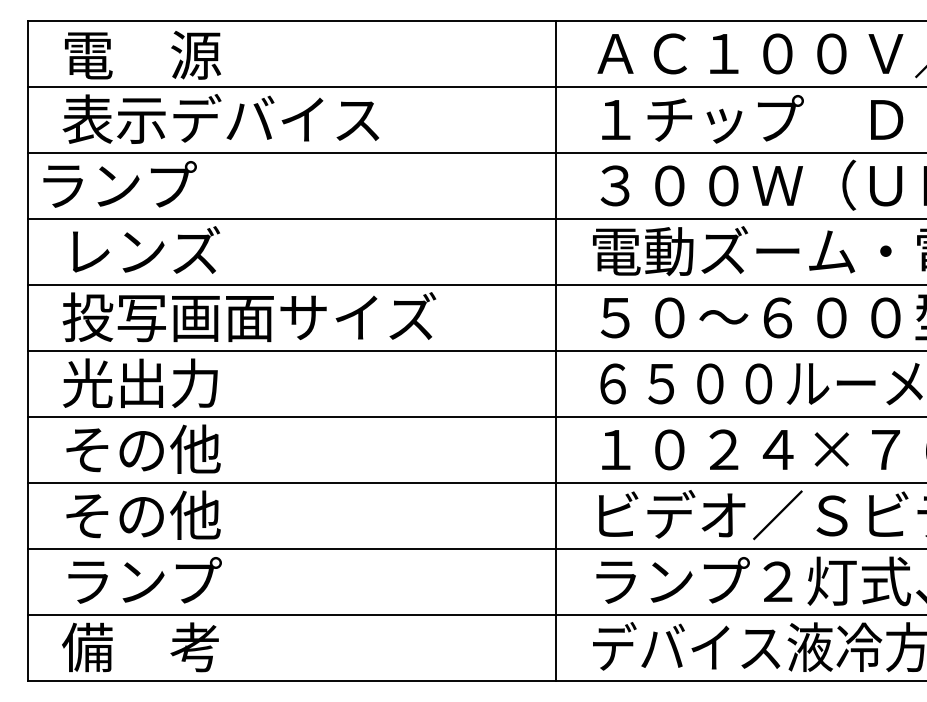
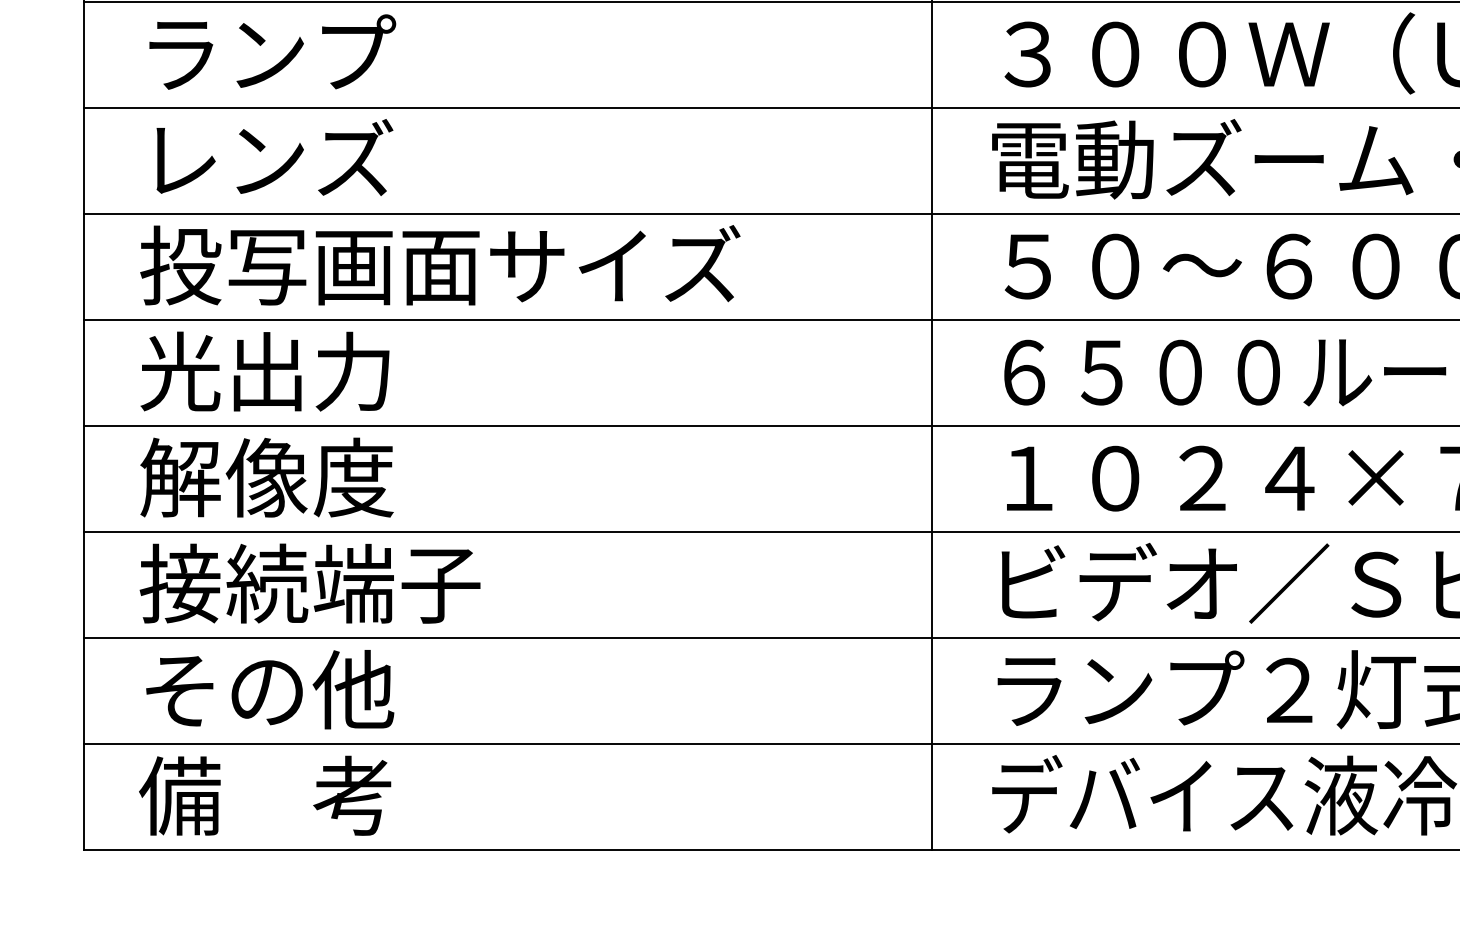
text: (119, 184) -> (271, 52), moved
text: (141, 449) -> (266, 477), その他 -> 解像度
text: (168, 515) -> (310, 584), その他 -> 接続端子
text: (143, 580) -> (270, 688), ランプ -> その他

